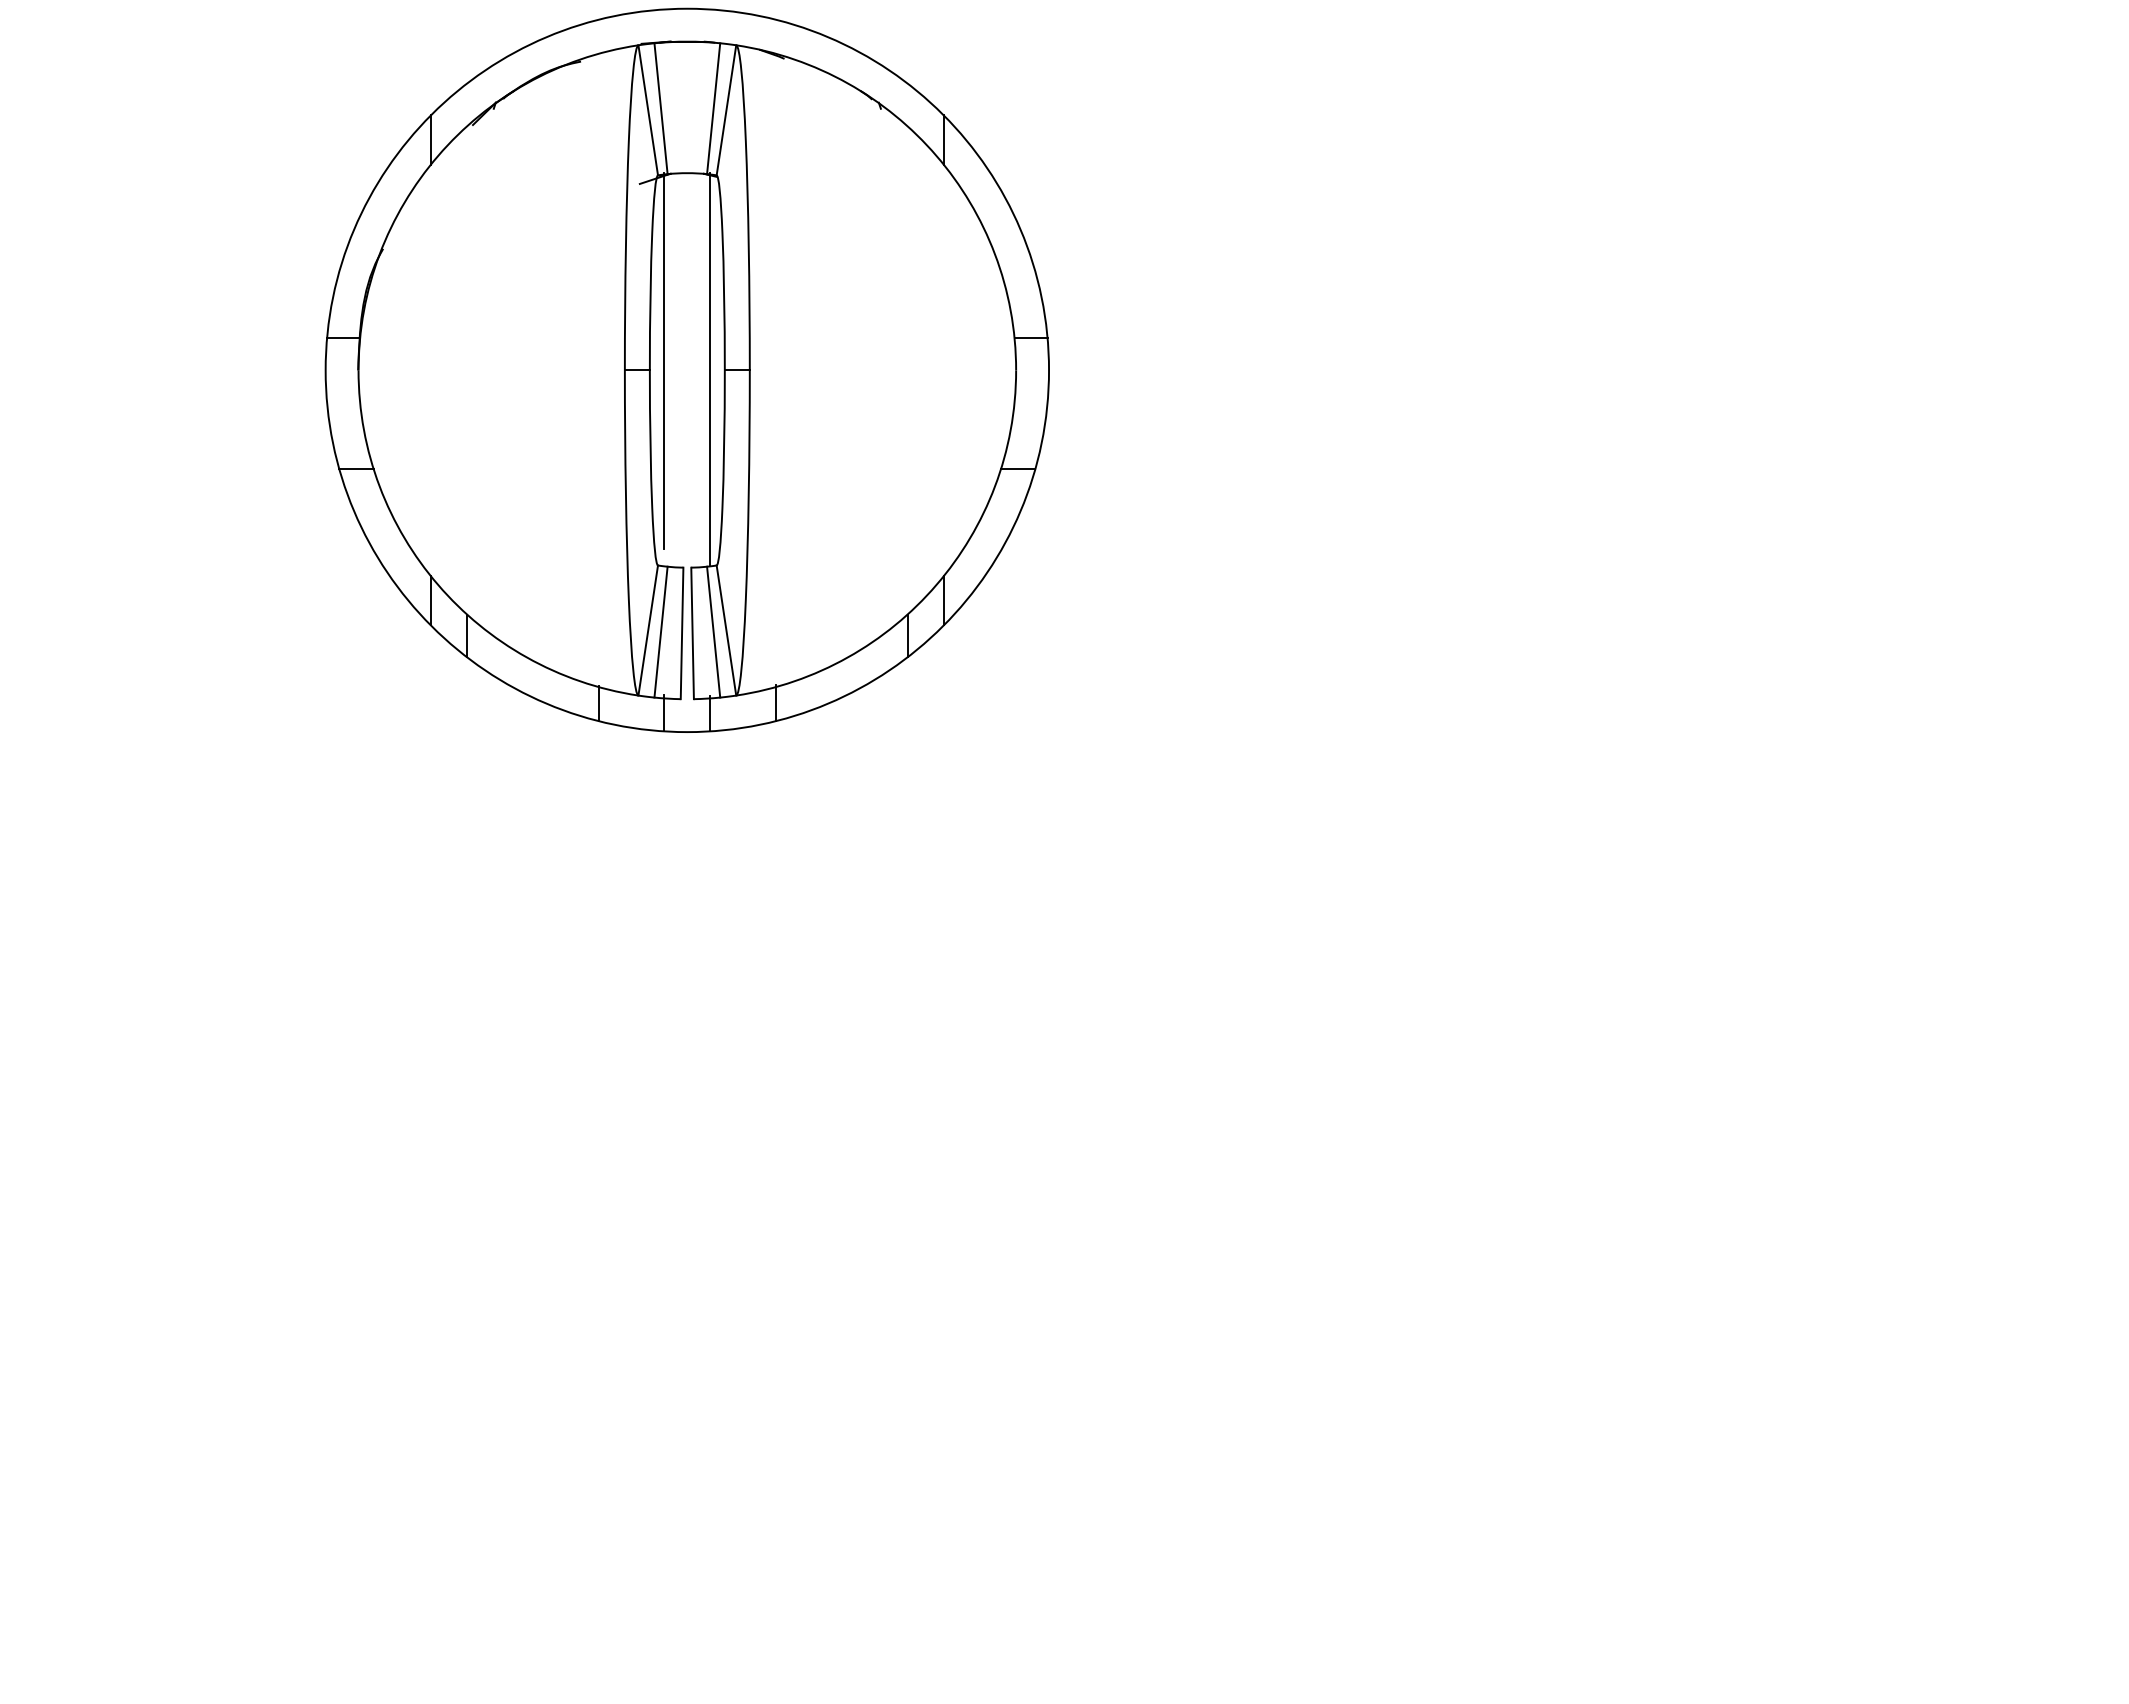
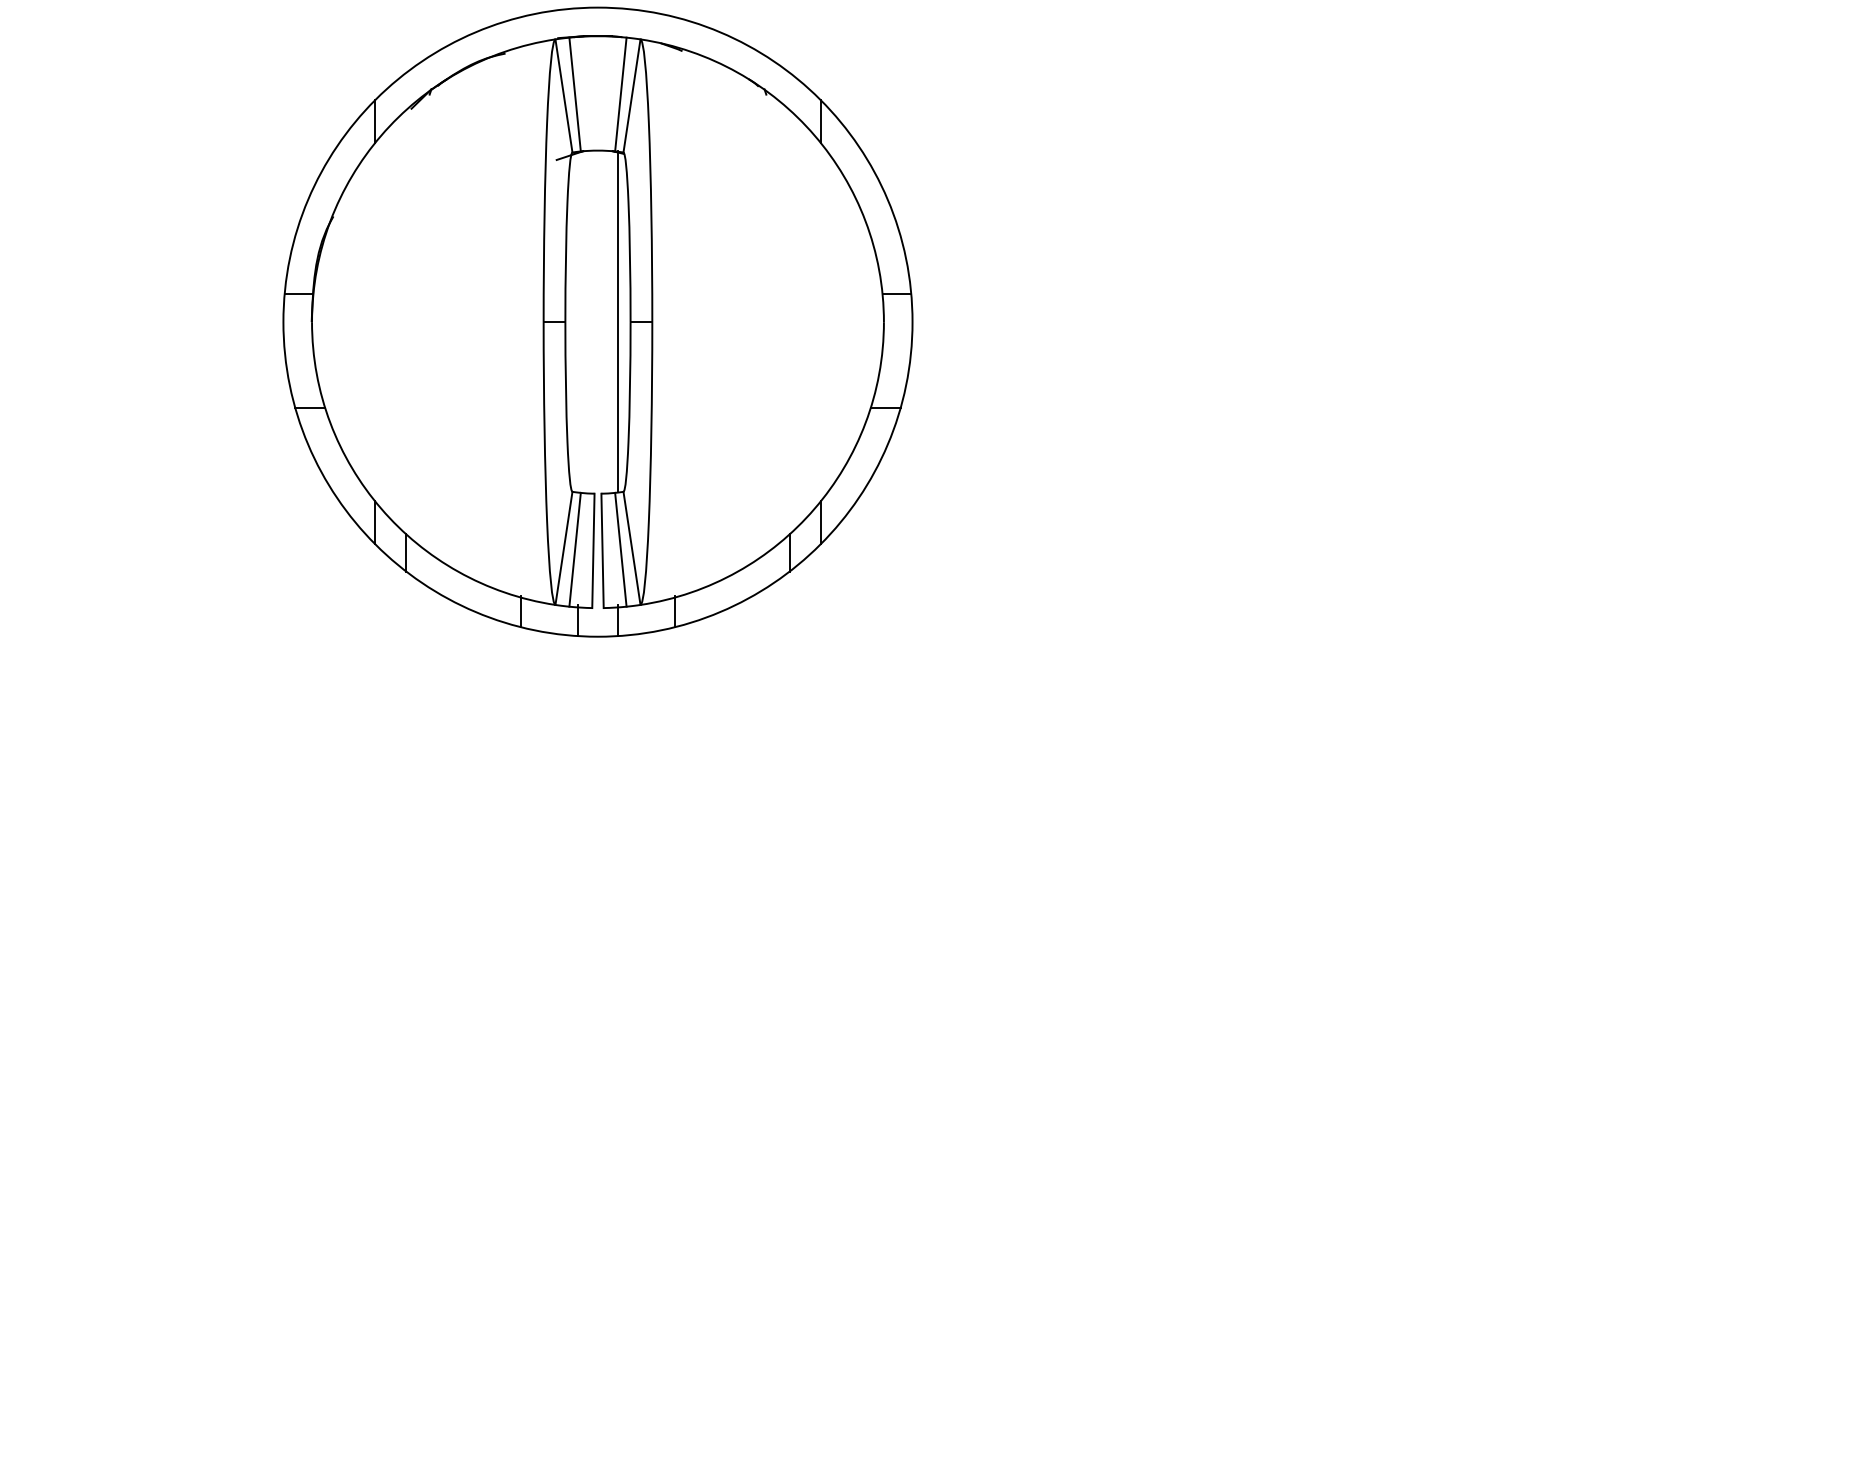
line: (664, 360) -> (578, 313), removed

